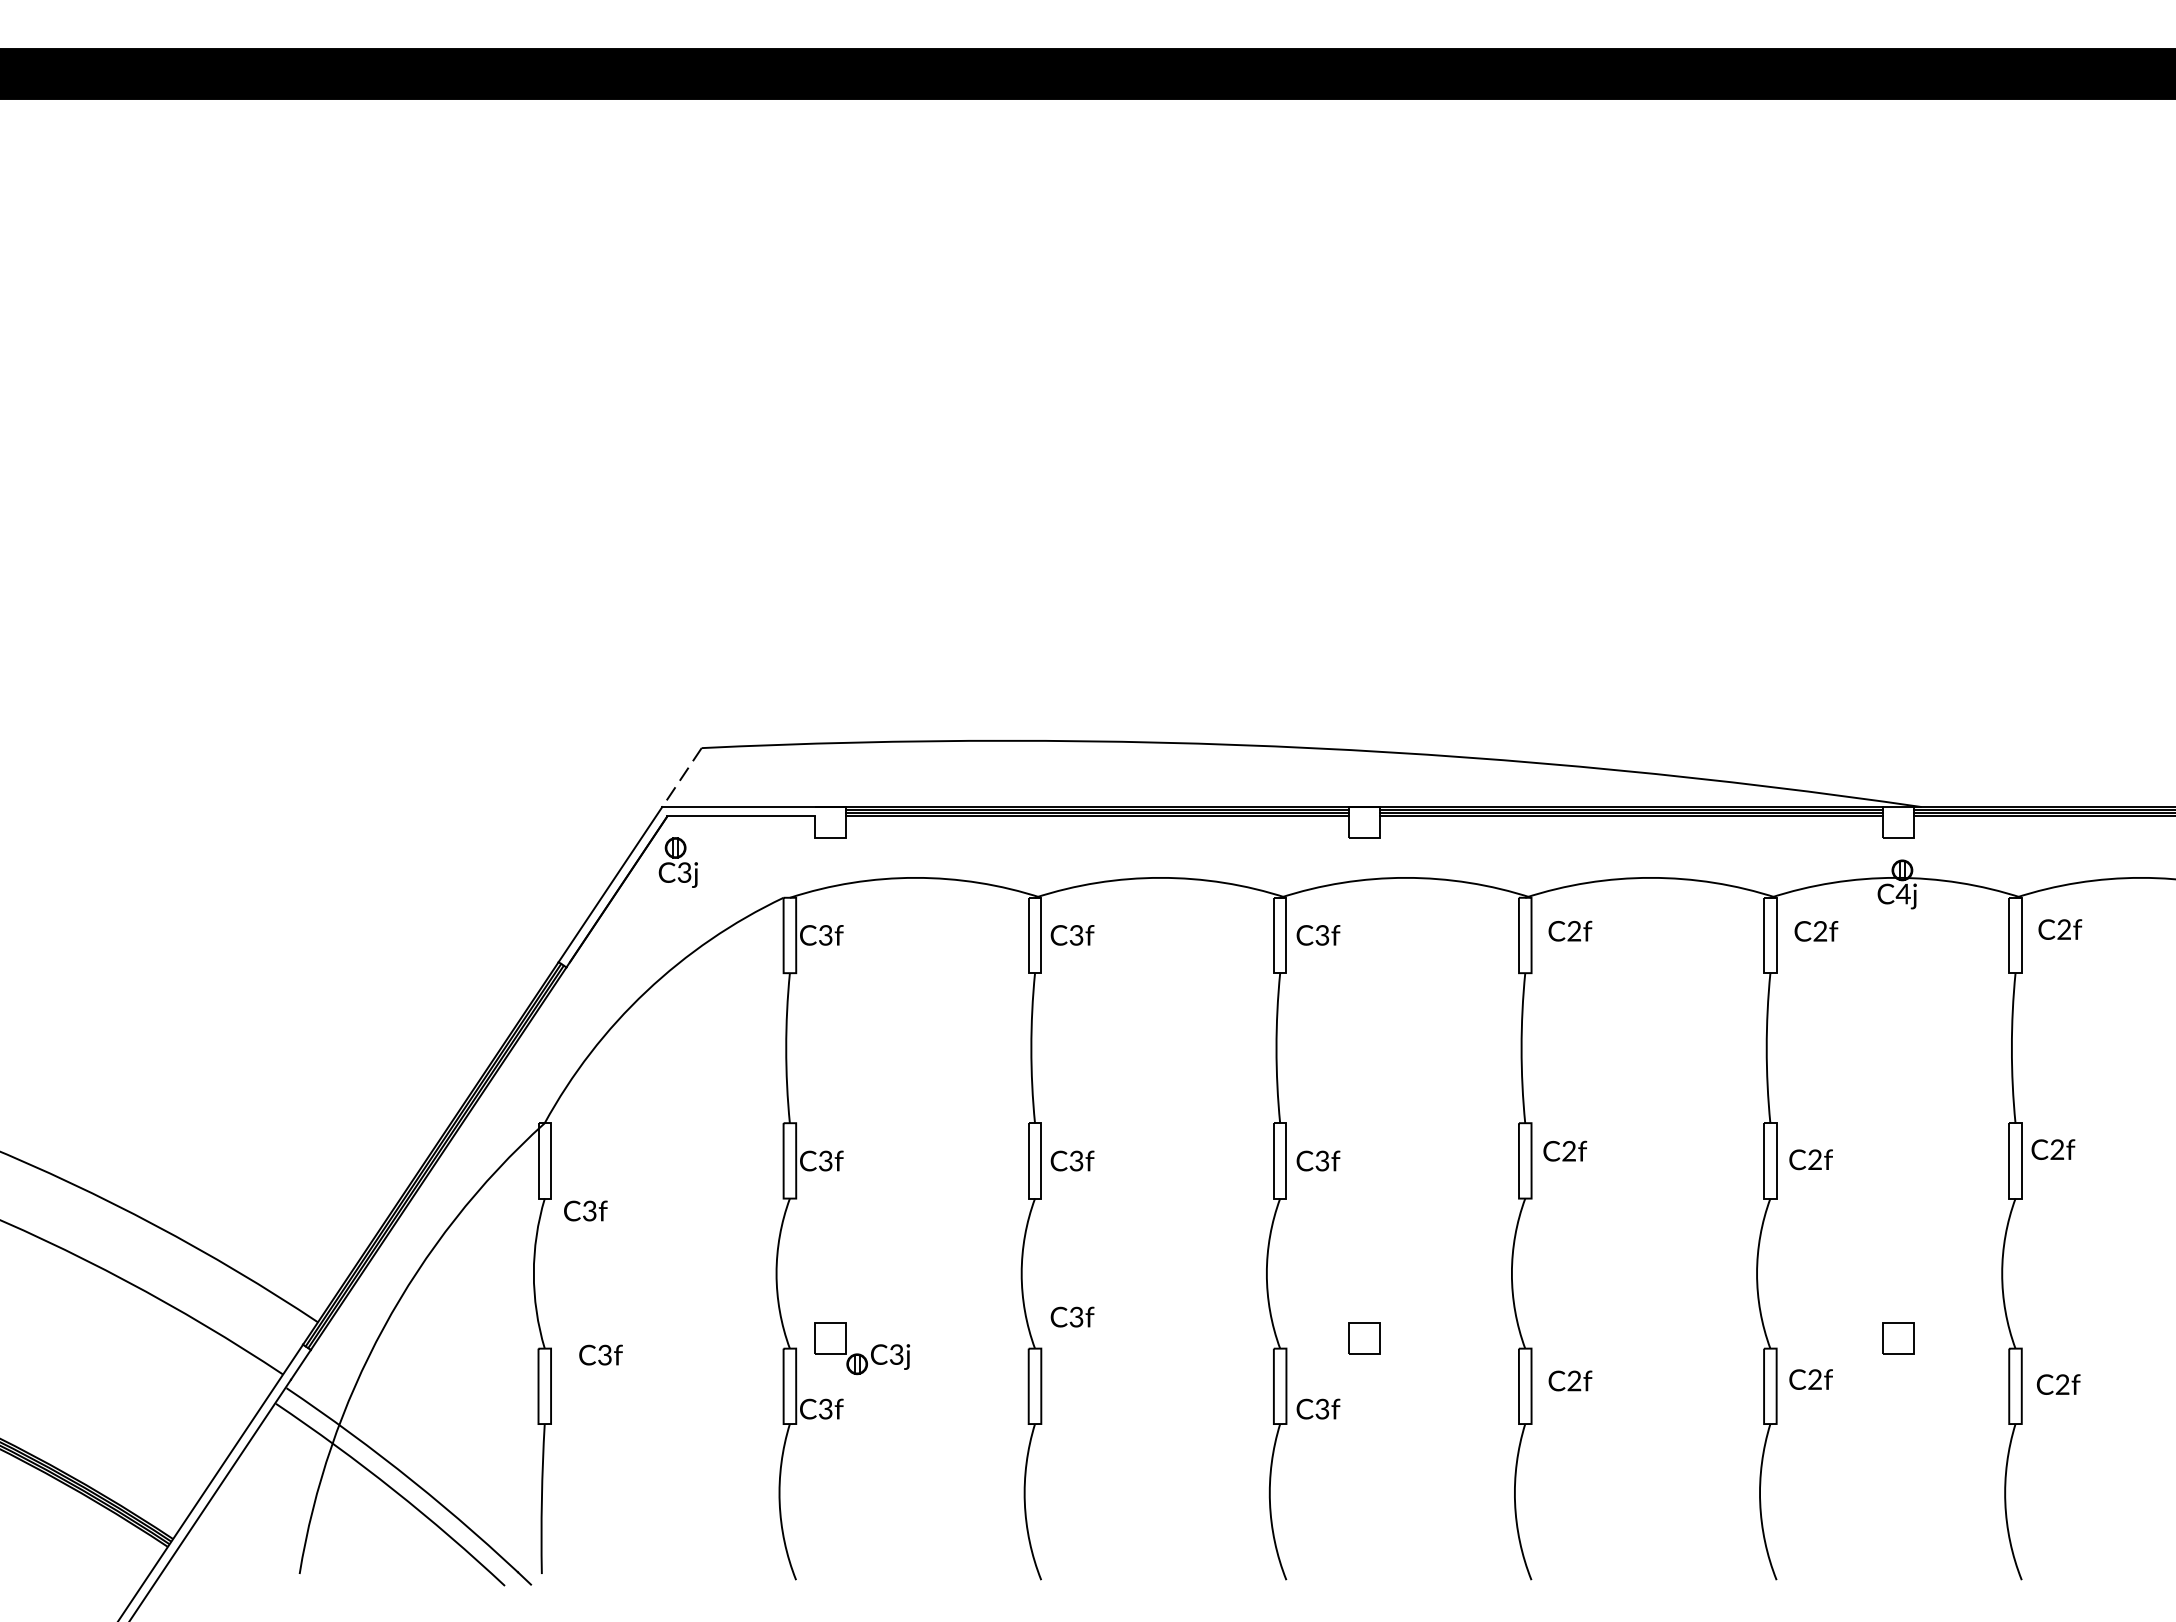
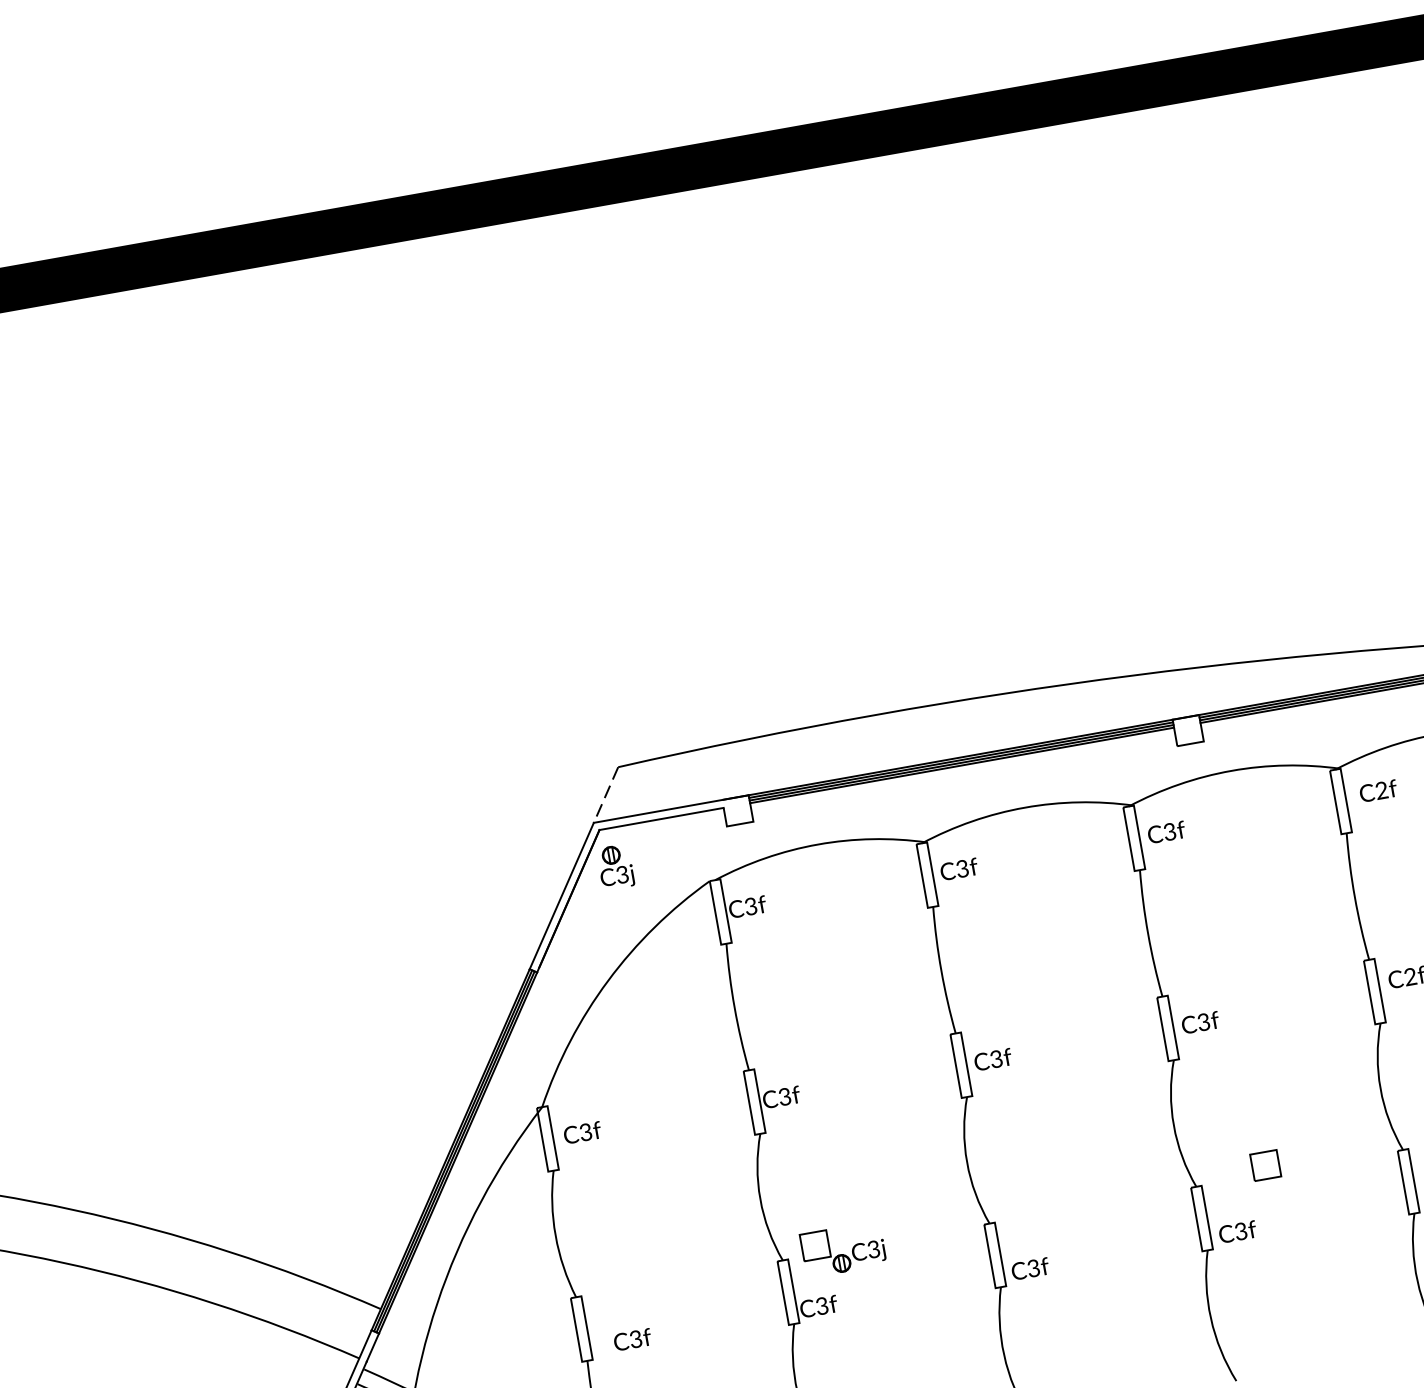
text: (585, 1210) -> (582, 1132), moved
text: (1072, 1316) -> (1030, 1268), moved
text: (600, 1354) -> (632, 1339), moved

